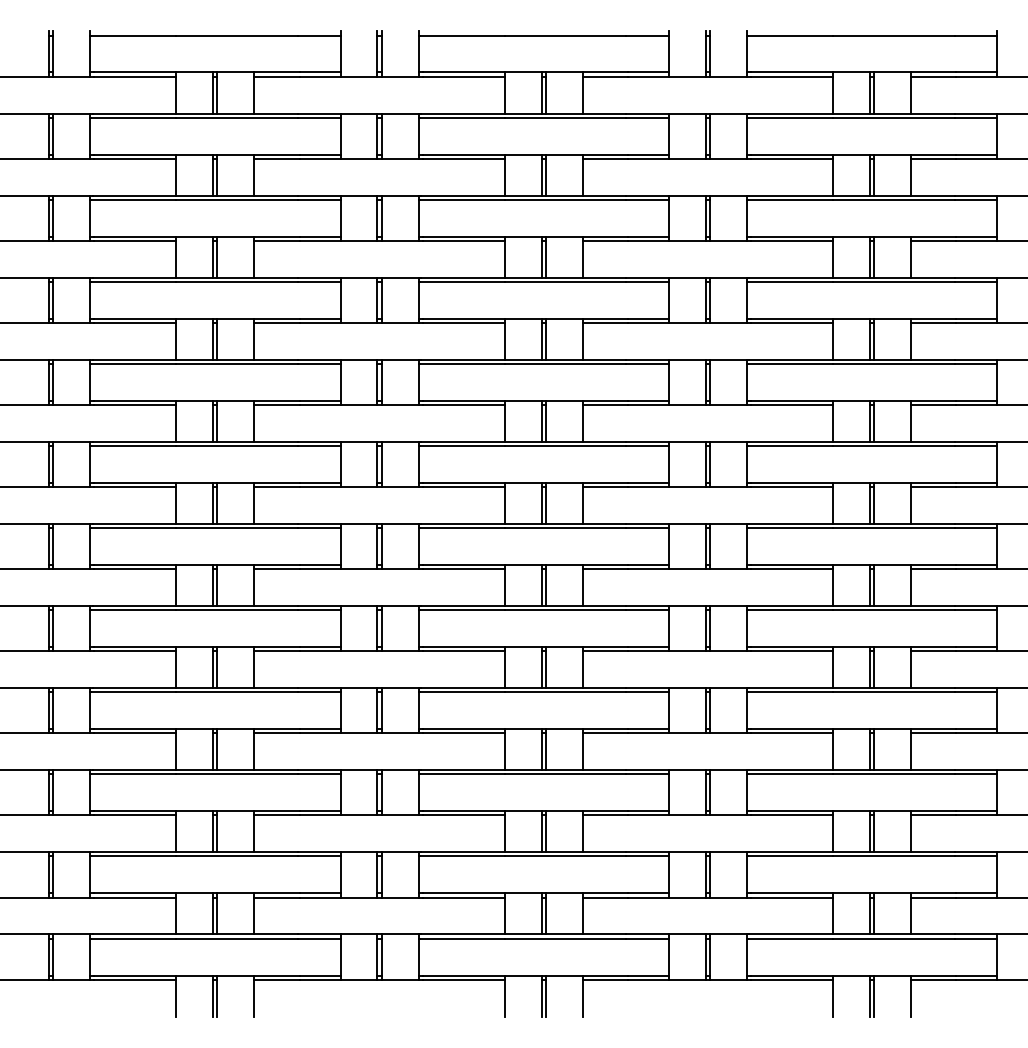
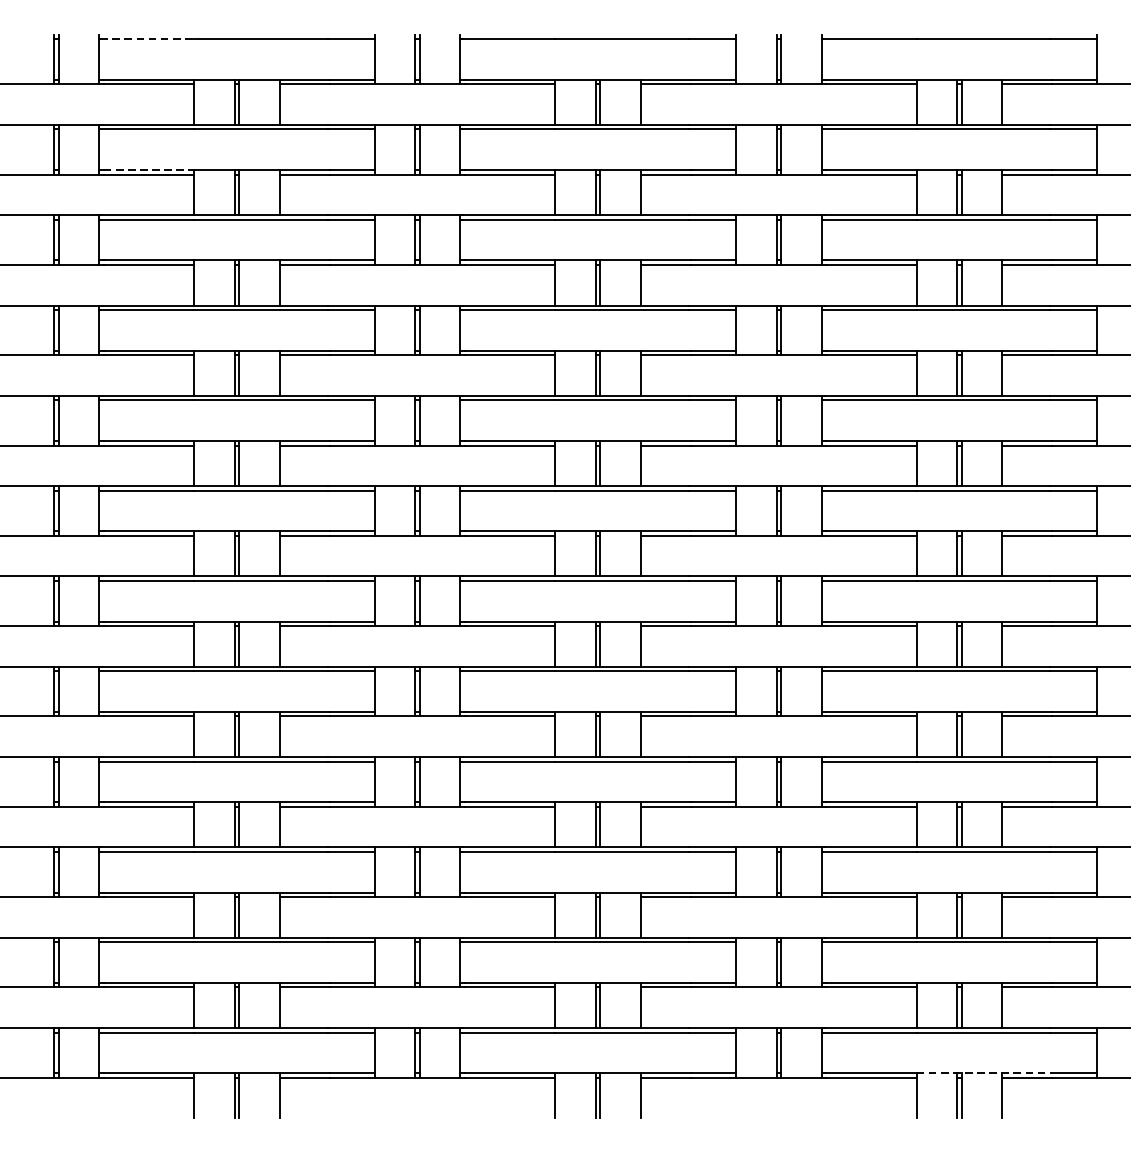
line: (133, 35) -> (146, 39), solid -> dashed
line: (135, 154) -> (149, 169), solid -> dashed
line: (894, 975) -> (984, 1073), solid -> dashed

